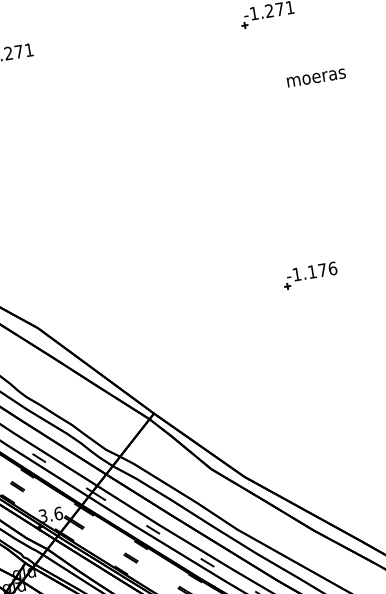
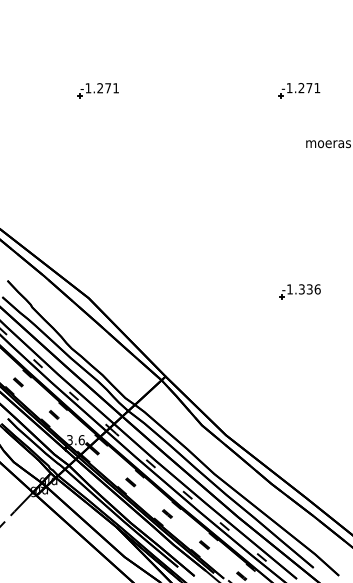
text: (317, 271) -> (305, 289), -1.176 -> -1.336

